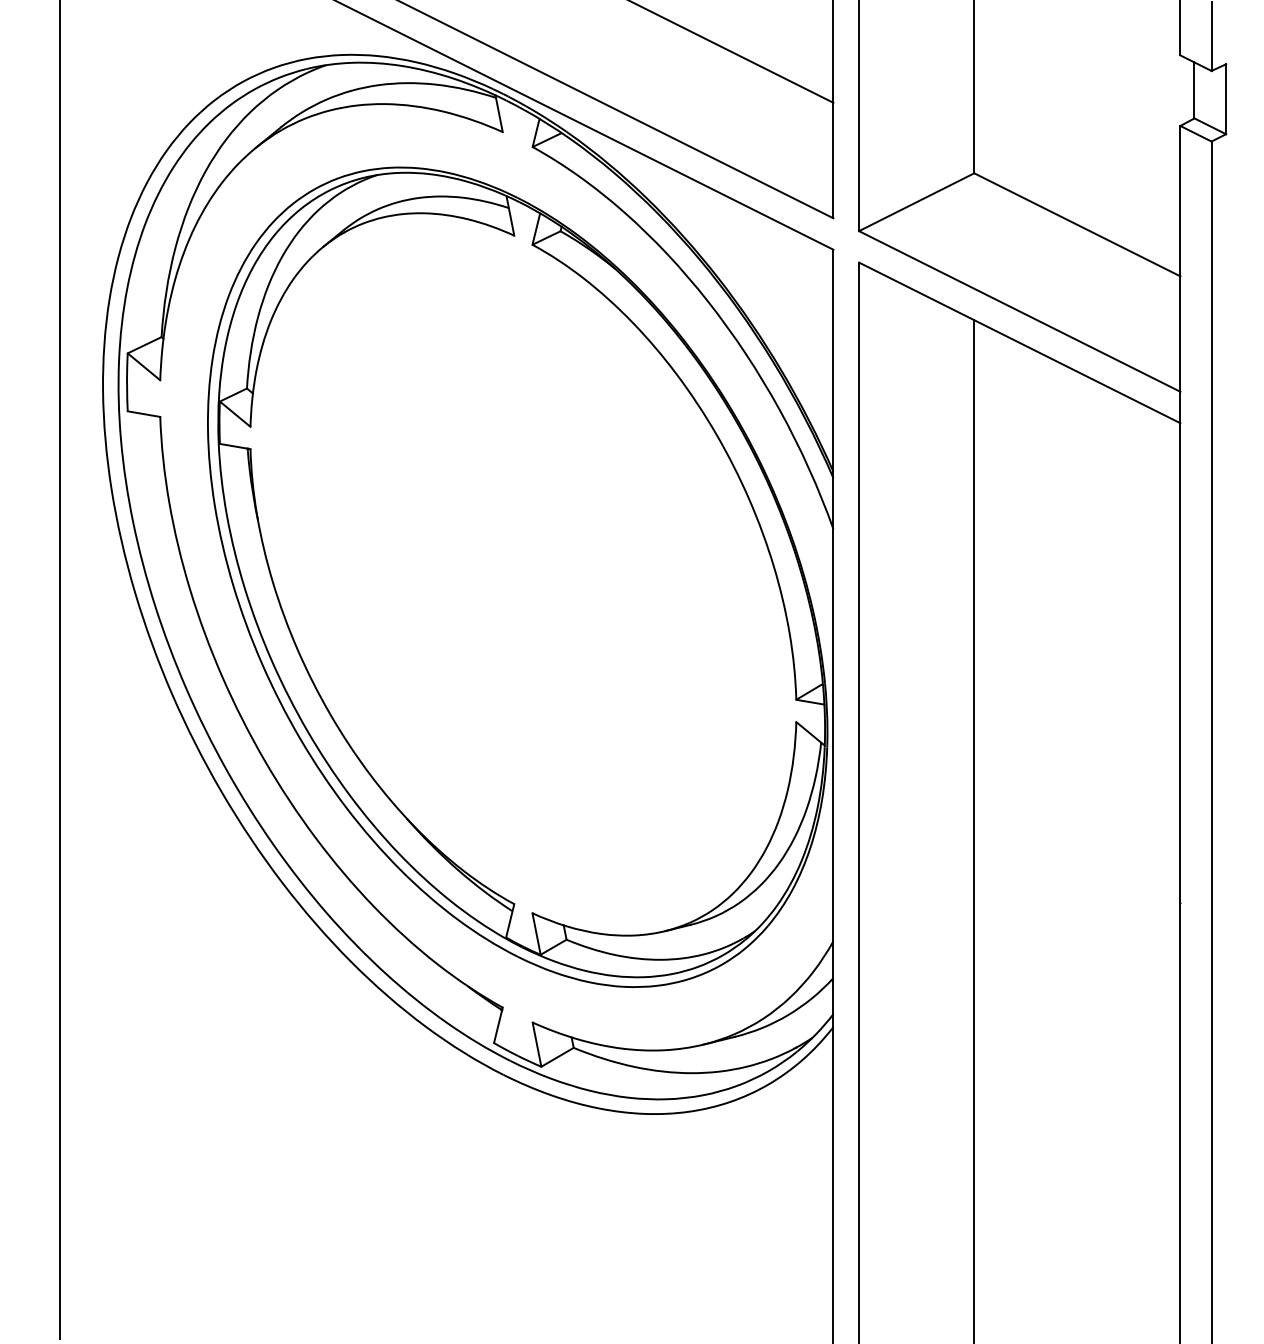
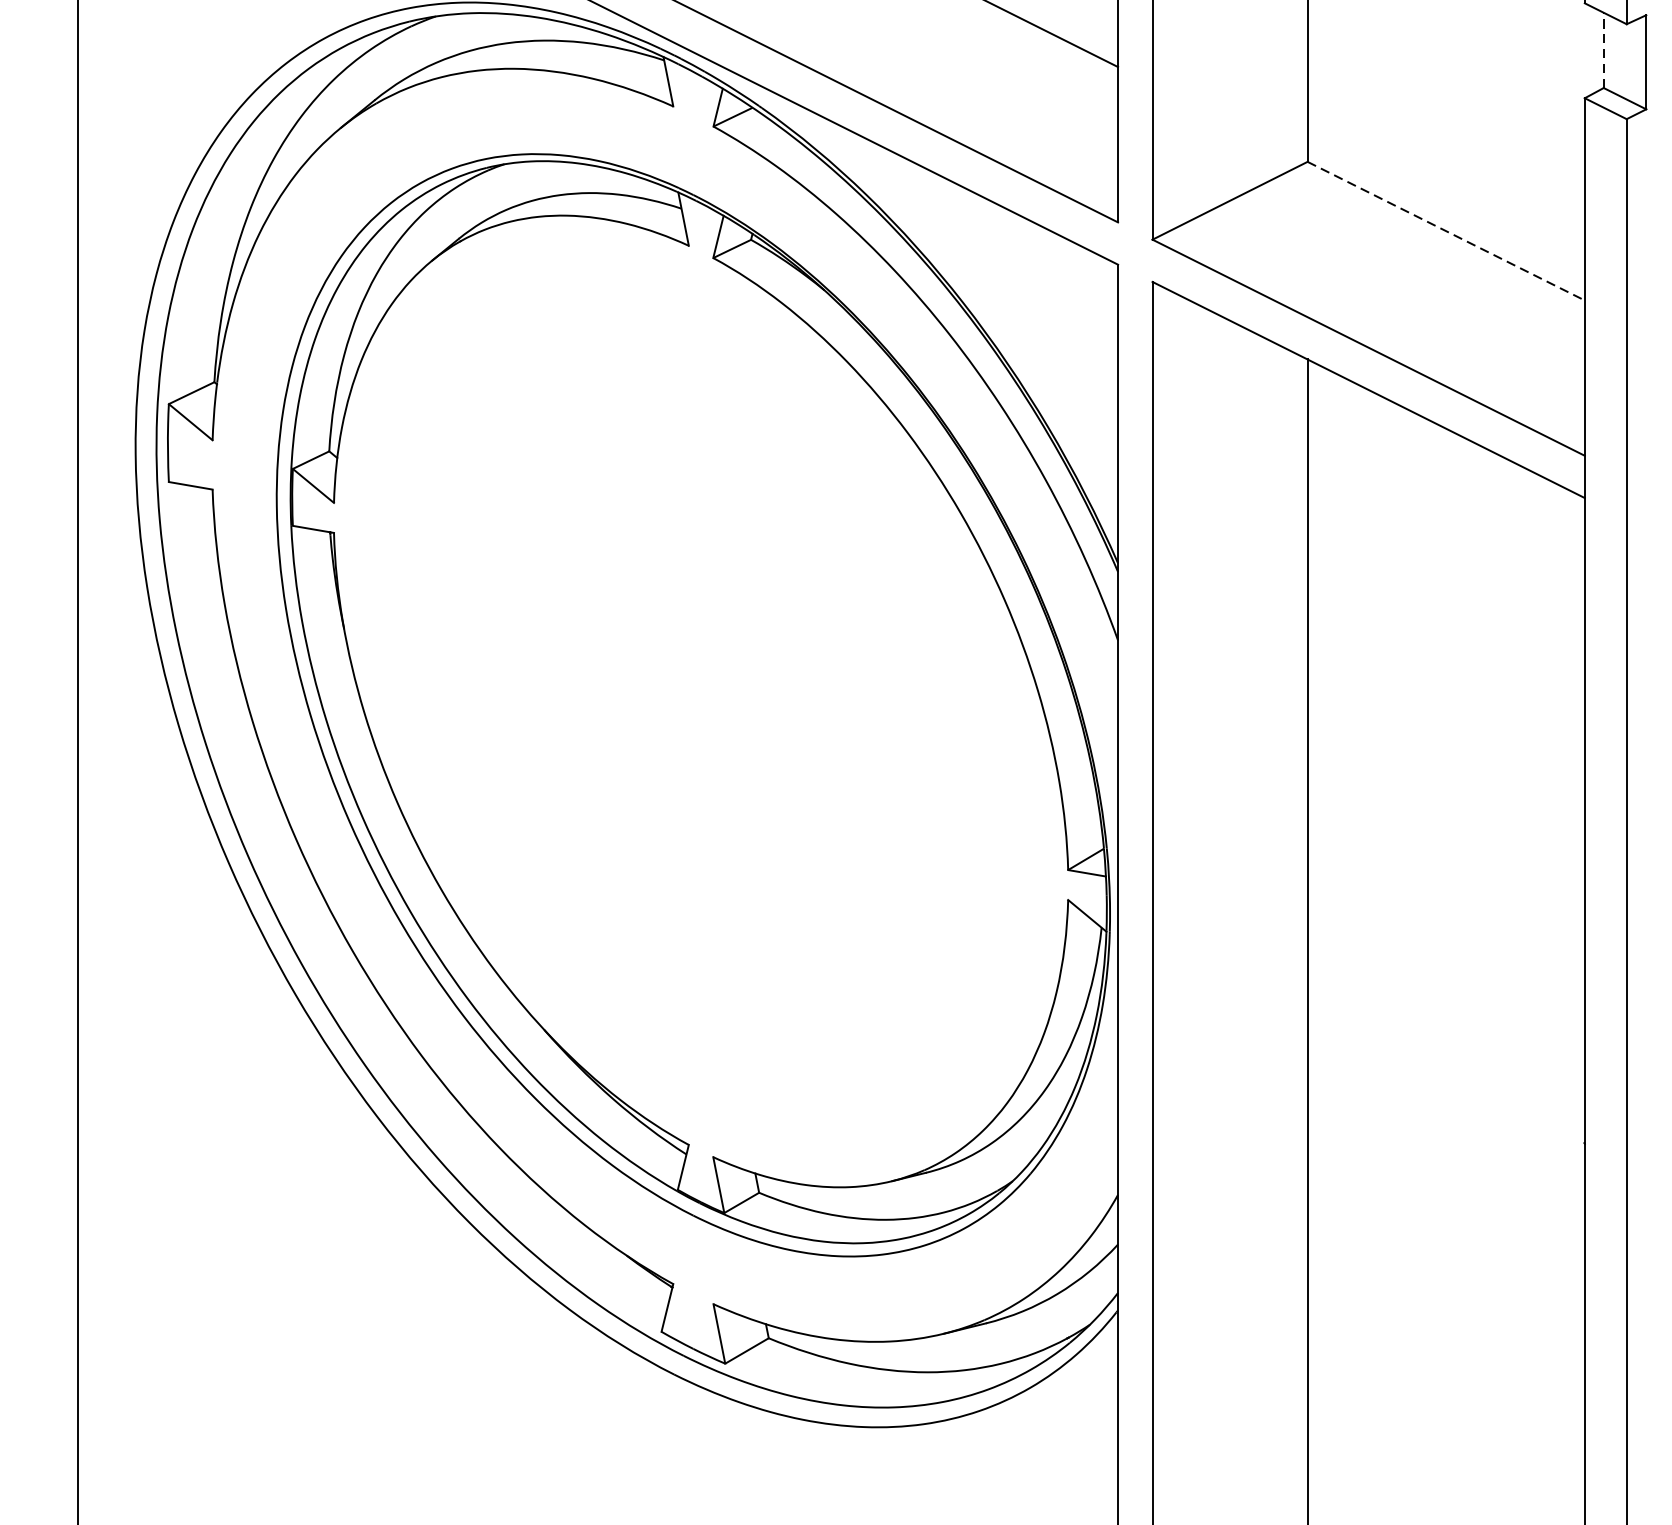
line: (1194, 90) -> (1603, 50), solid -> dashed
line: (1077, 225) -> (1446, 232), solid -> dashed

